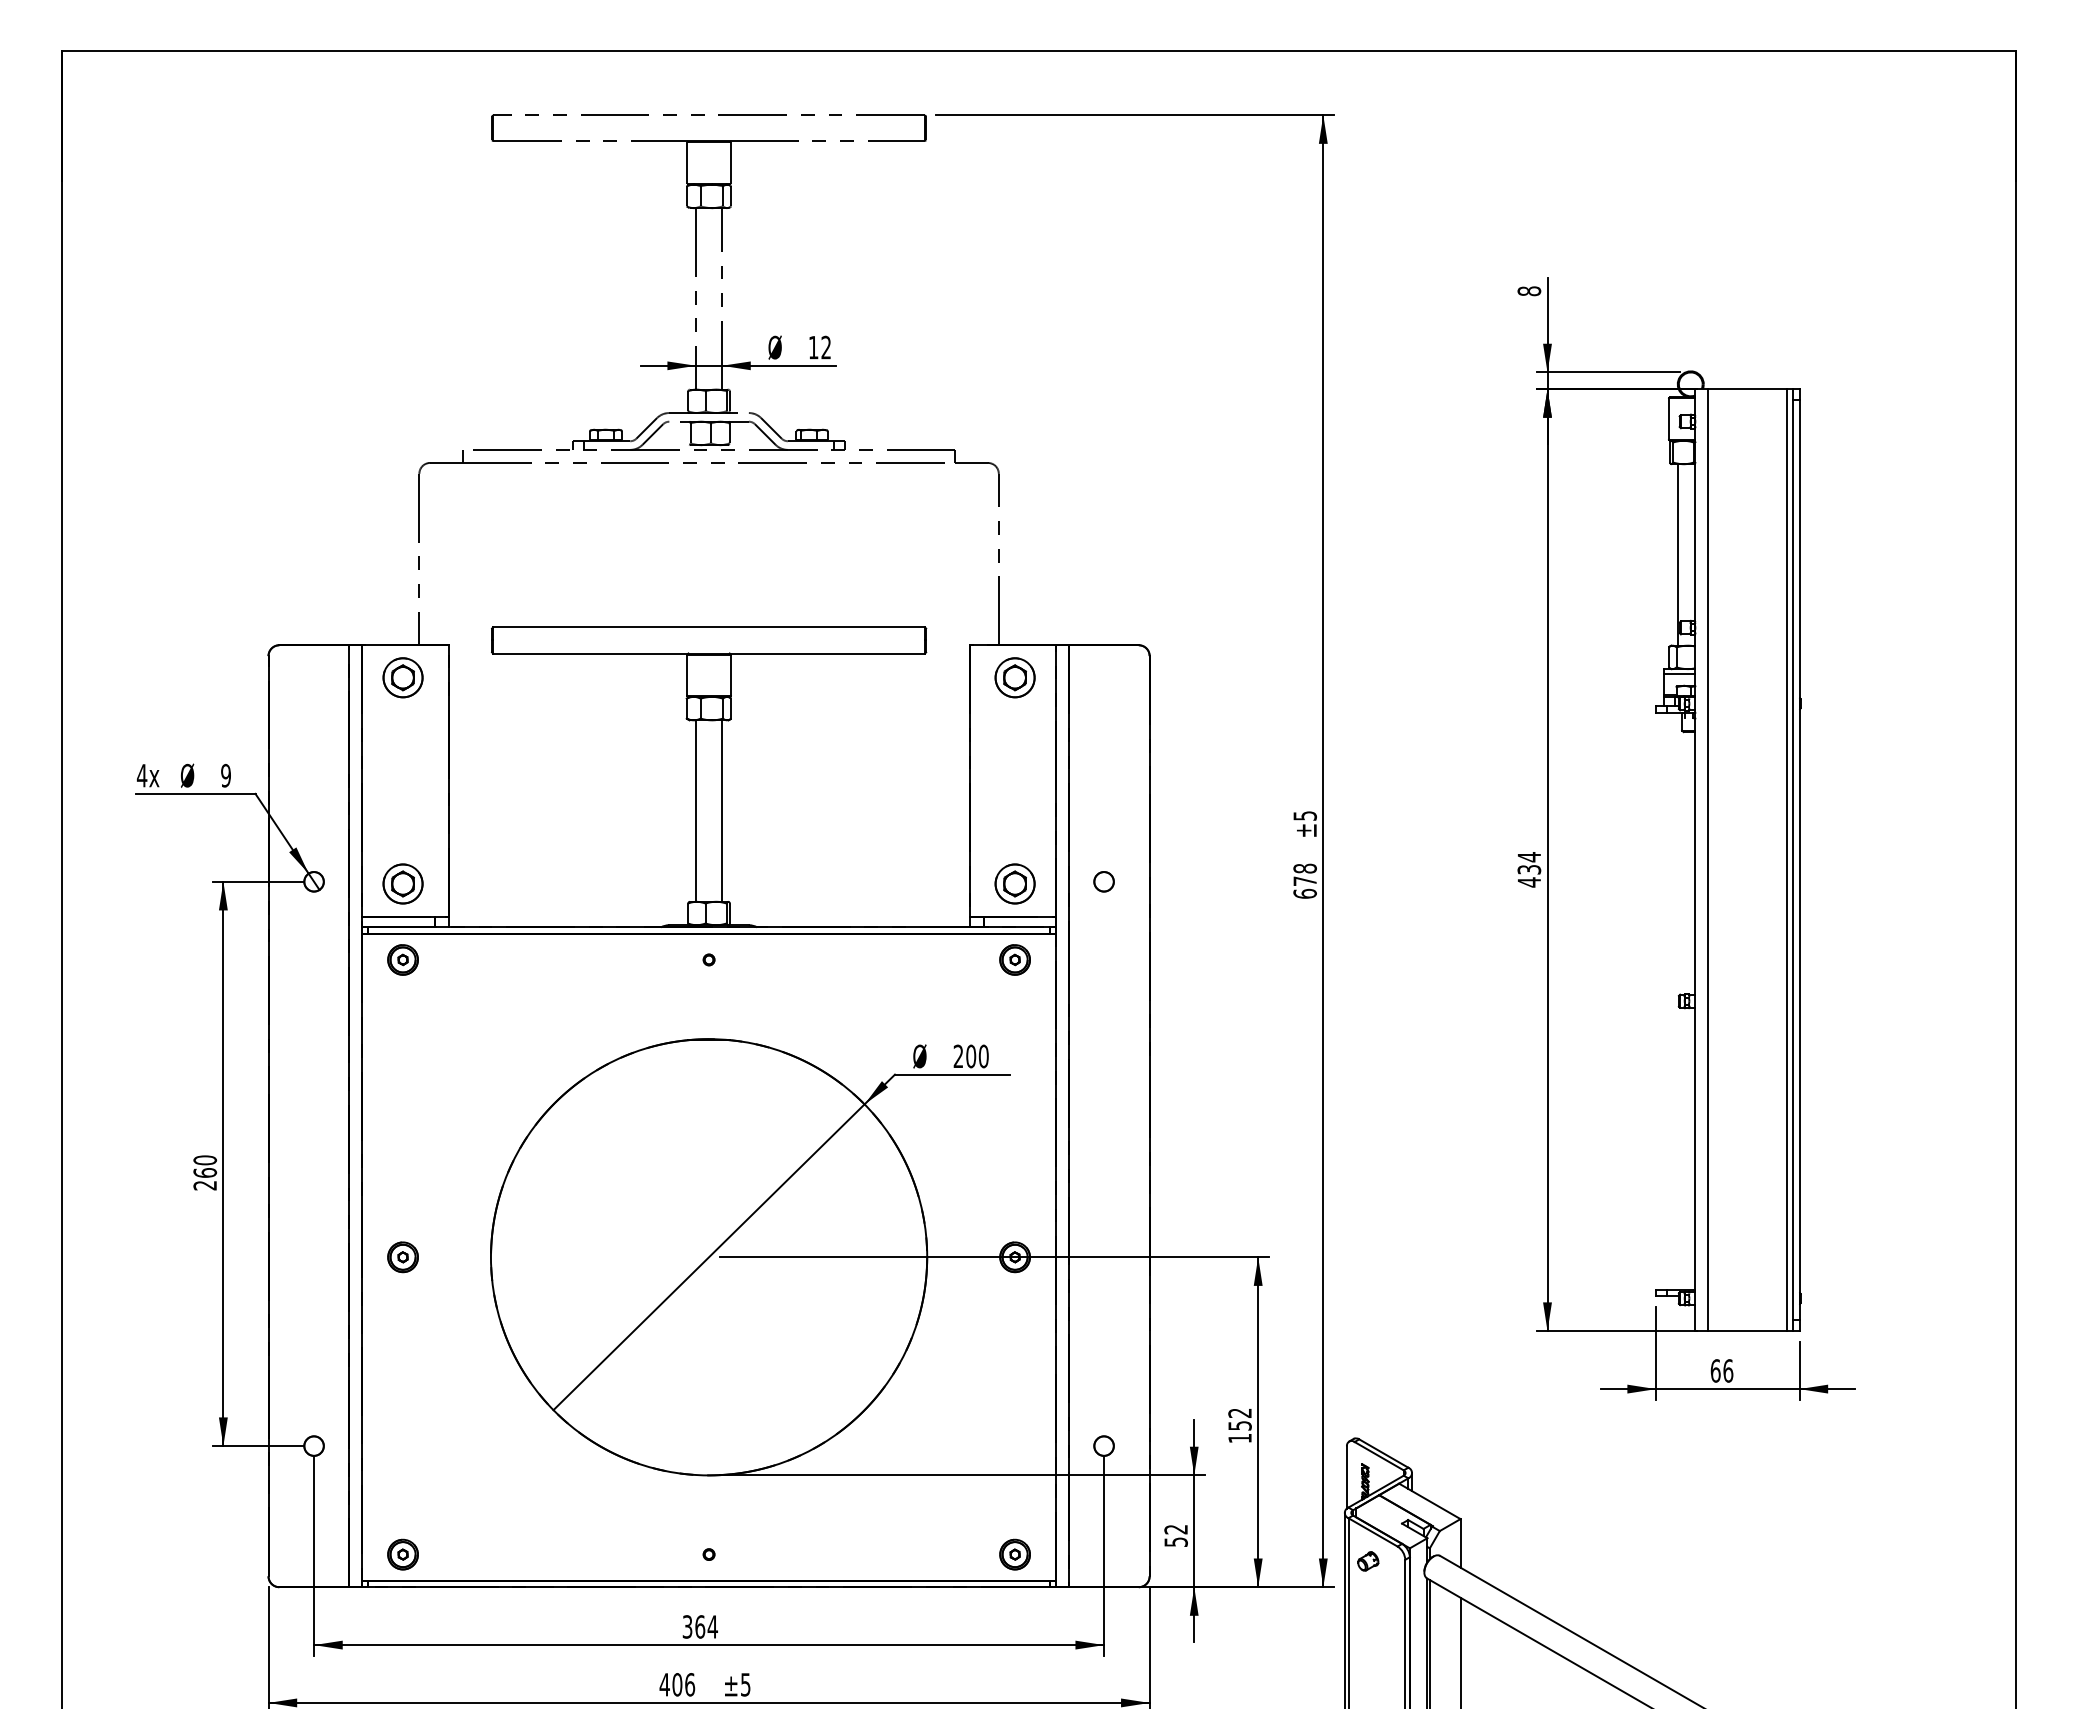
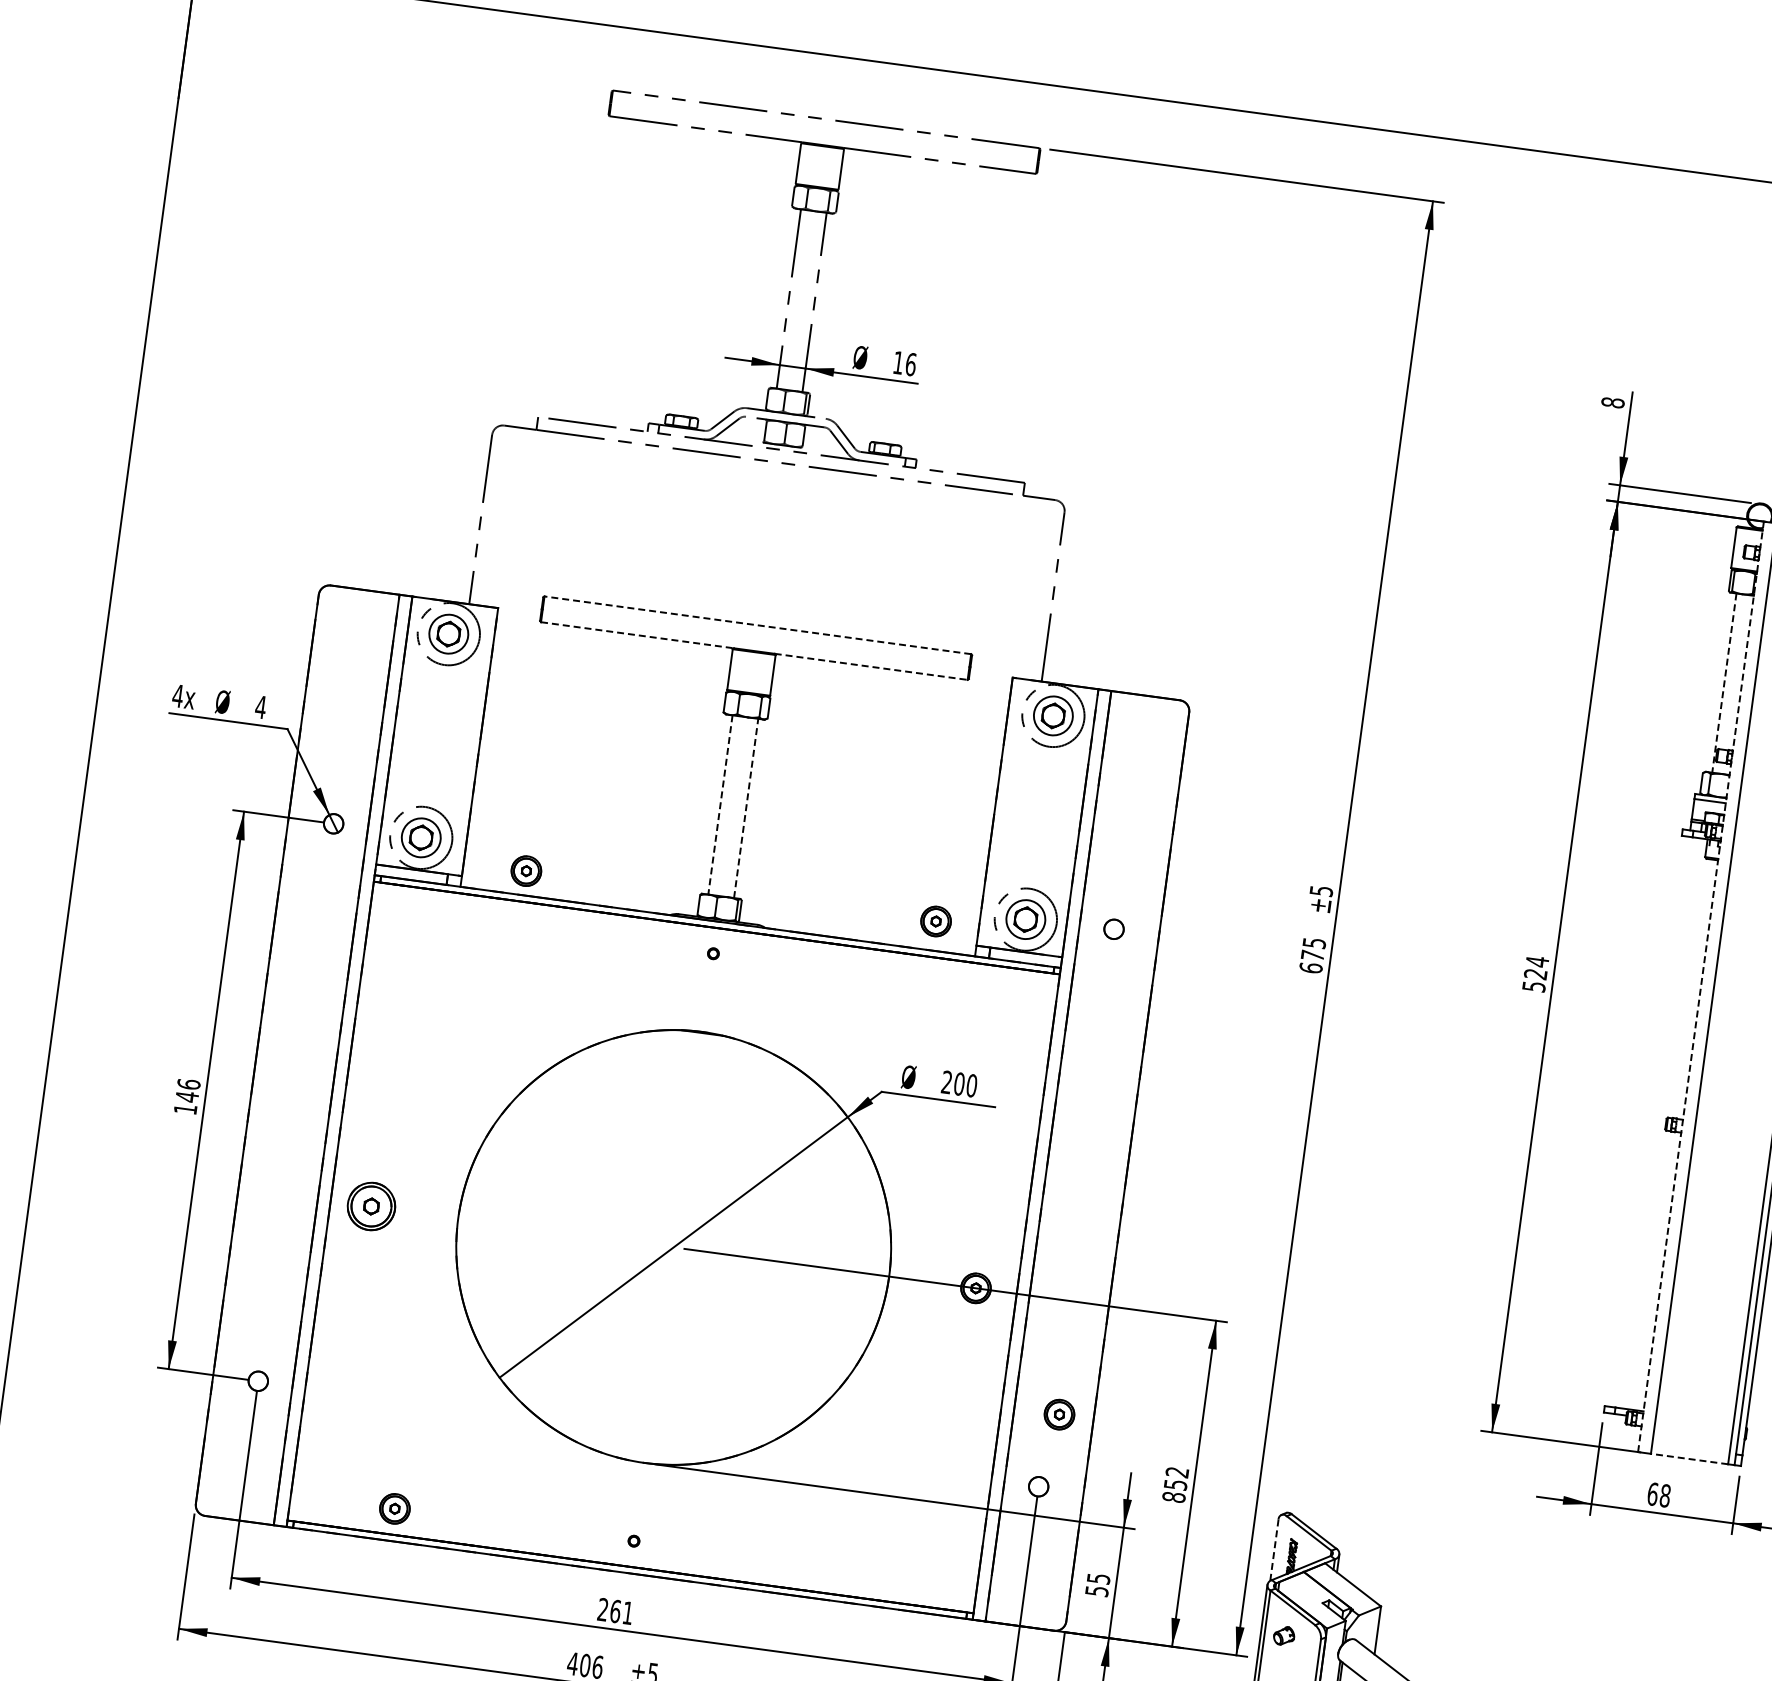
text: (826, 347) -> (911, 364), 12 -> 16
line: (1677, 554) -> (1724, 682), solid -> dashed
line: (709, 627) -> (758, 625), solid -> dashed
line: (590, 653) -> (637, 635), solid -> dashed
line: (827, 653) -> (871, 666), solid -> dashed
circle: (402, 677) -> (448, 633), size x1.6
circle: (1014, 677) -> (1052, 715), size x1.6
text: (225, 775) -> (260, 706), 9 -> 4
line: (696, 811) -> (720, 805), solid -> dashed
line: (722, 811) -> (746, 808), solid -> dashed
line: (1695, 860) -> (1701, 987), solid -> dashed
text: (1304, 868) -> (1313, 942), 678 -> 675
text: (1529, 876) -> (1534, 980), 434 -> 524
circle: (402, 883) -> (420, 837), size x1.6
circle: (1014, 883) -> (1025, 919), size x1.6
part: (402, 959) -> (525, 870), moved
part: (1014, 959) -> (935, 920), moved
text: (205, 1172) -> (187, 1096), 260 -> 146
part: (402, 1257) -> (370, 1206), size x1.6
line: (1746, 1331) -> (1688, 1459), solid -> dashed
text: (1728, 1370) -> (1665, 1495), 66 -> 68
text: (1239, 1438) -> (1173, 1497), 152 -> 852
line: (1346, 1478) -> (1273, 1551), solid -> dashed
text: (1175, 1529) -> (1098, 1578), 52 -> 55
part: (402, 1554) -> (394, 1508), moved
part: (1014, 1554) -> (1058, 1414), moved
text: (699, 1626) -> (614, 1610), 364 -> 261

